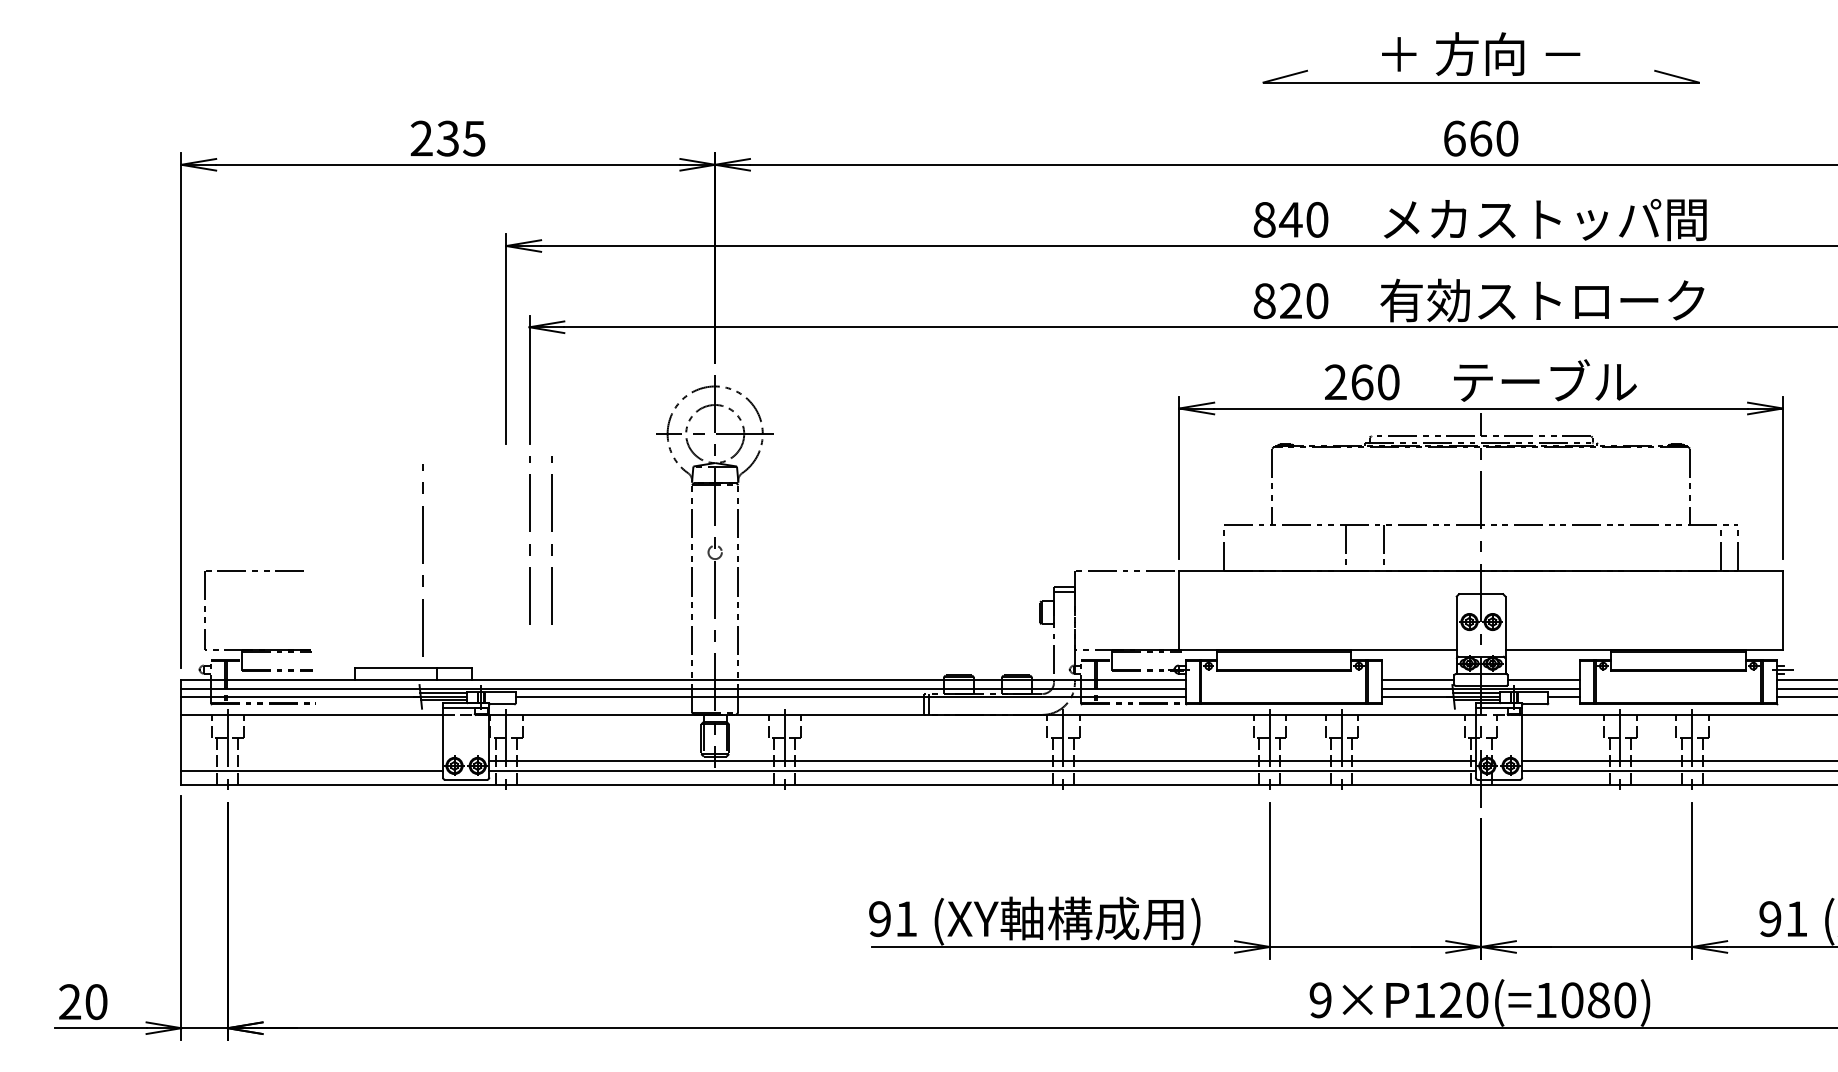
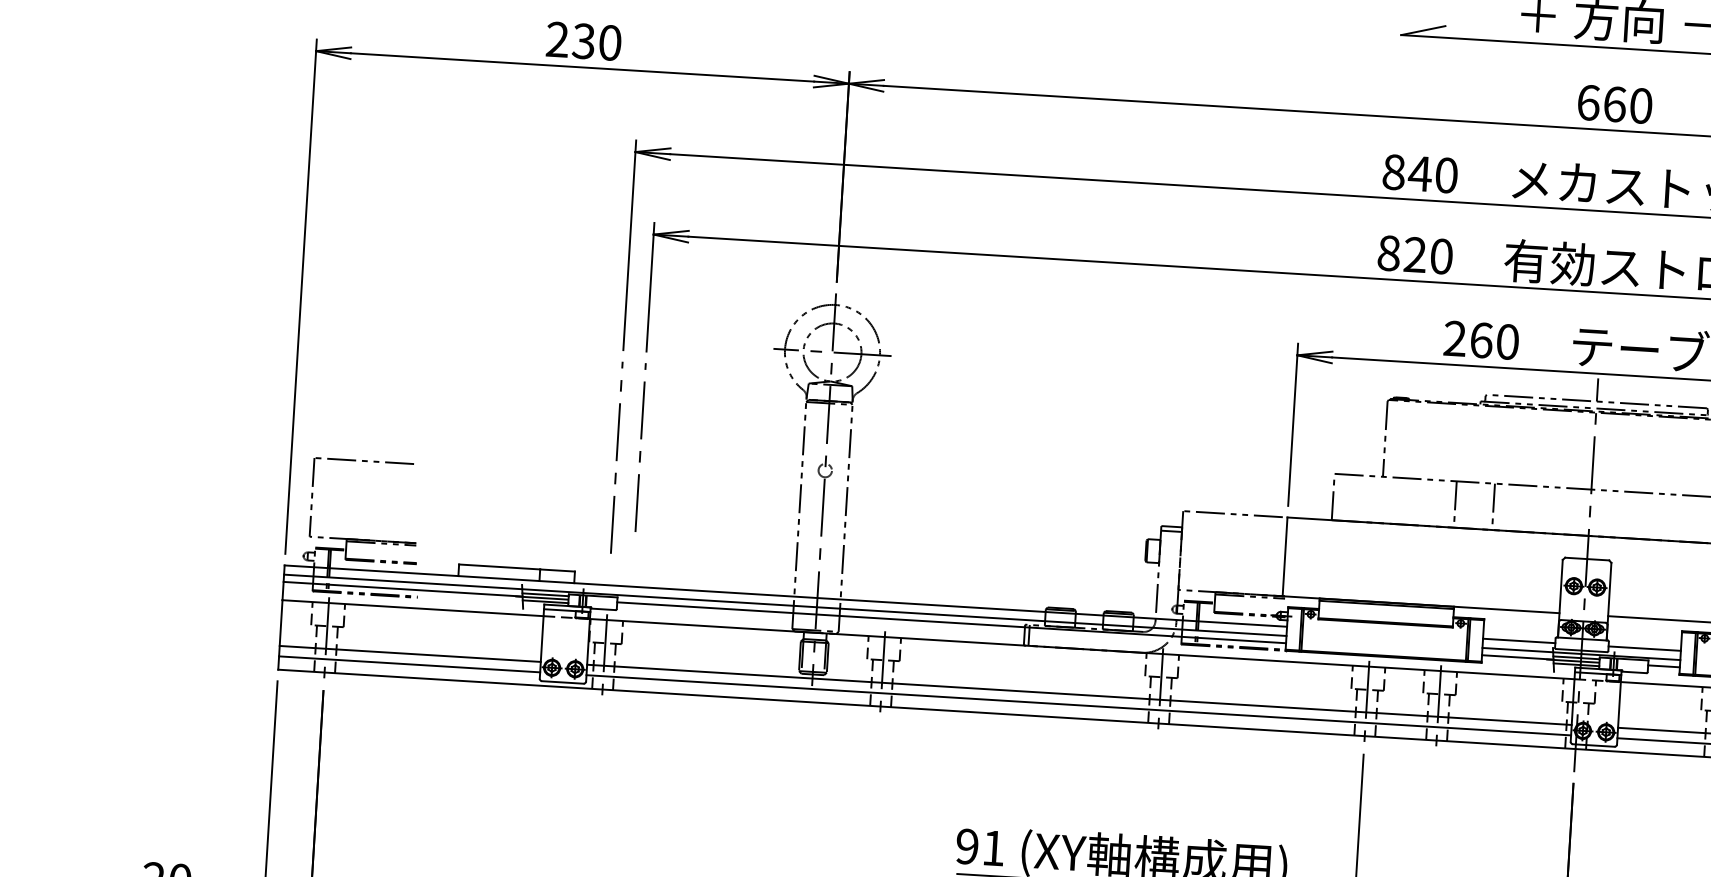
text: (474, 138) -> (610, 42), 235 -> 230
line: (551, 544) -> (662, 452), removed
line: (422, 560) -> (615, 457), moved
line: (311, 760) -> (409, 653), added

